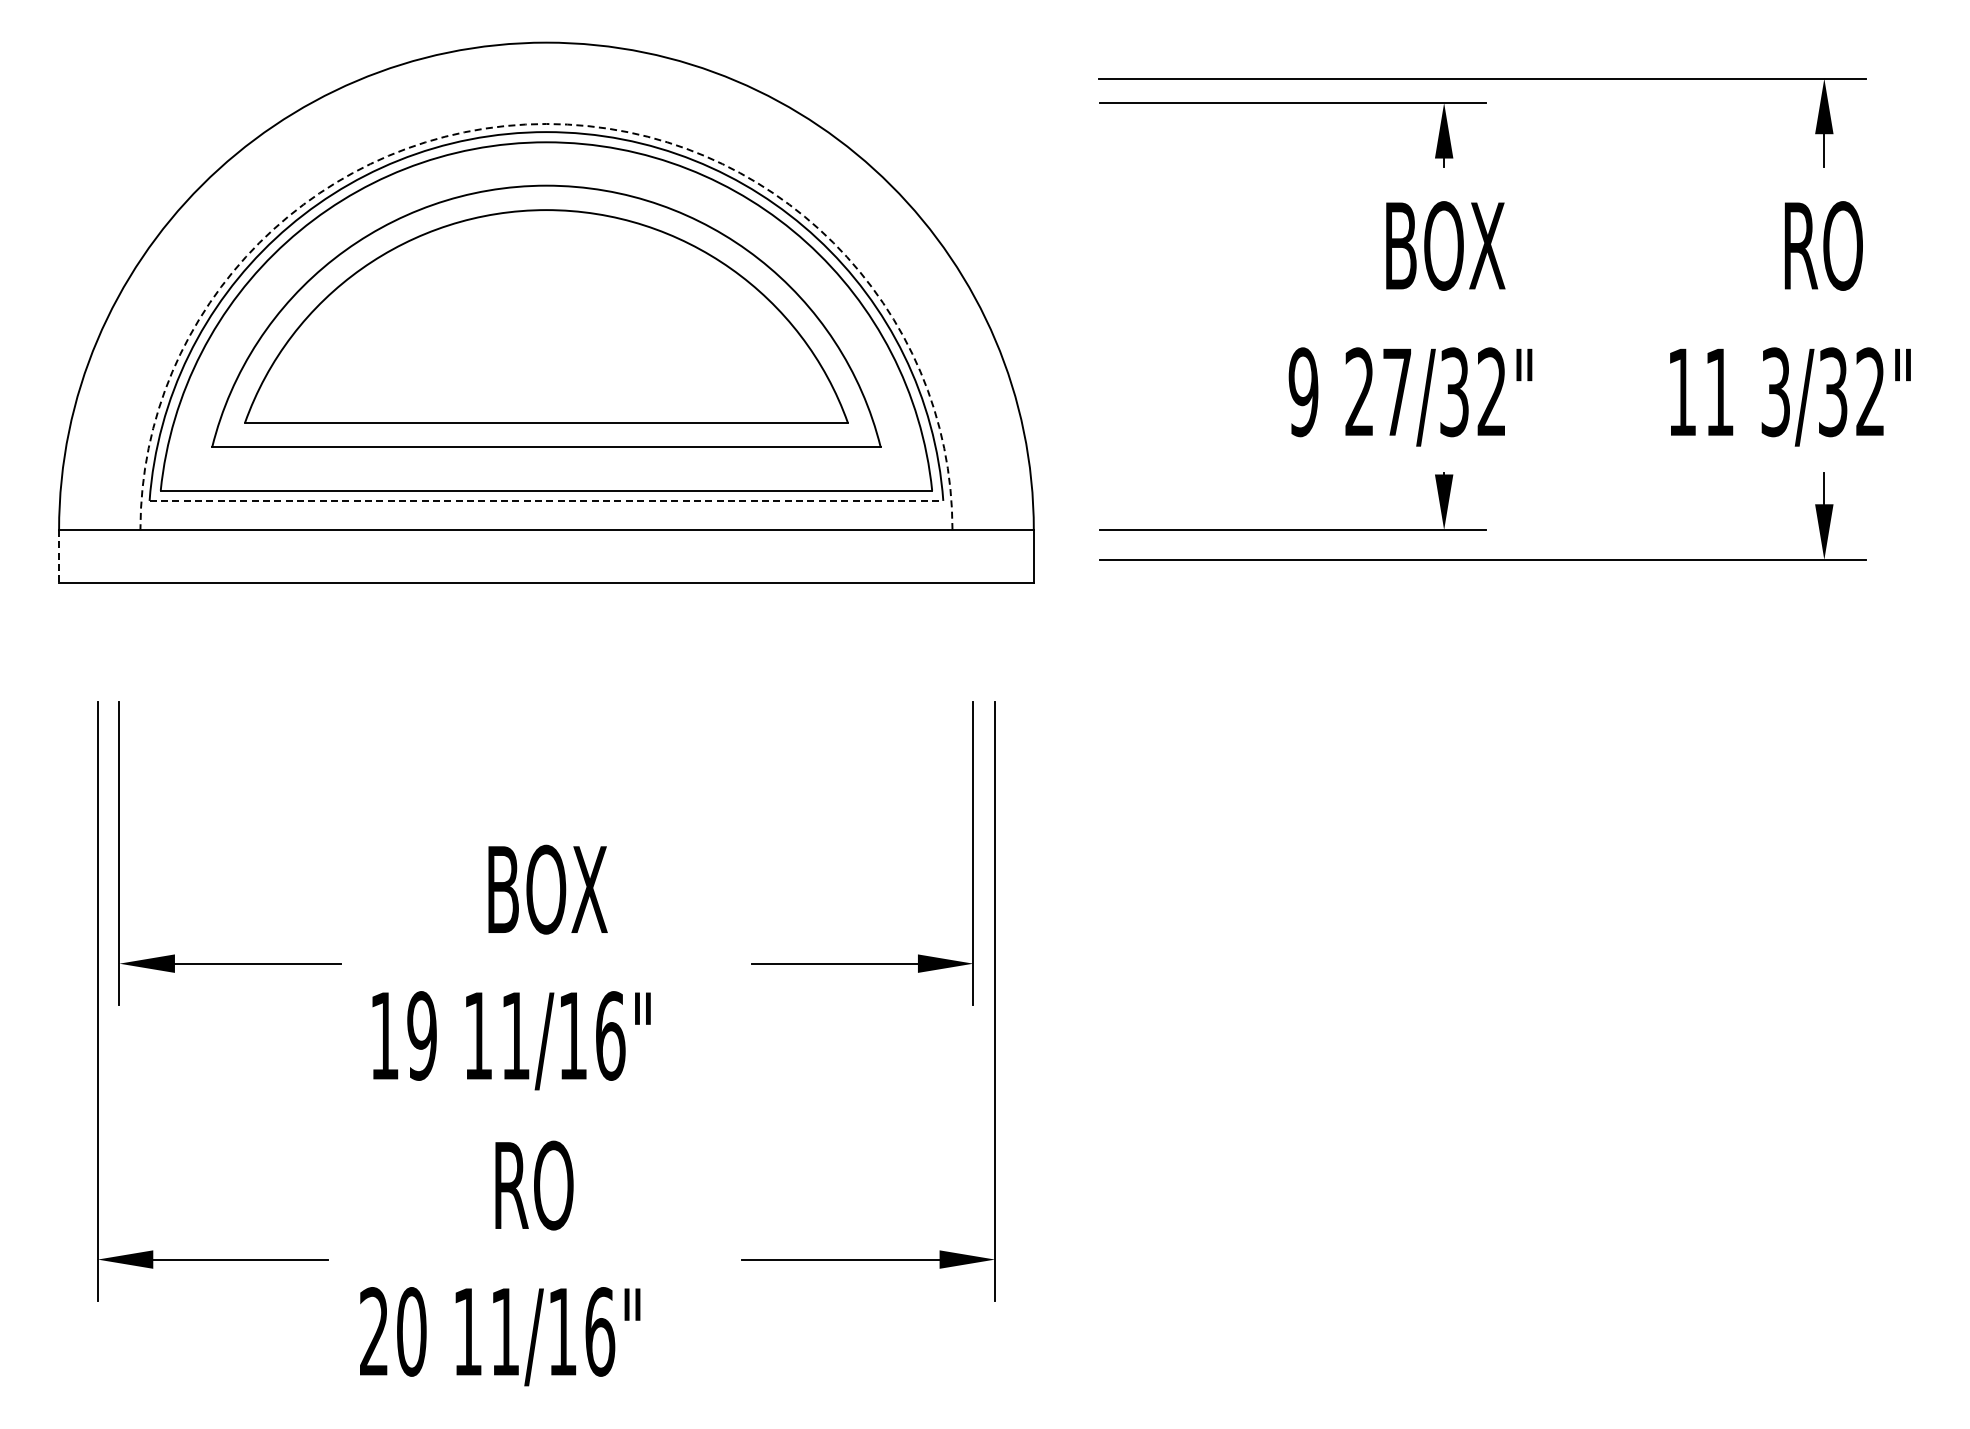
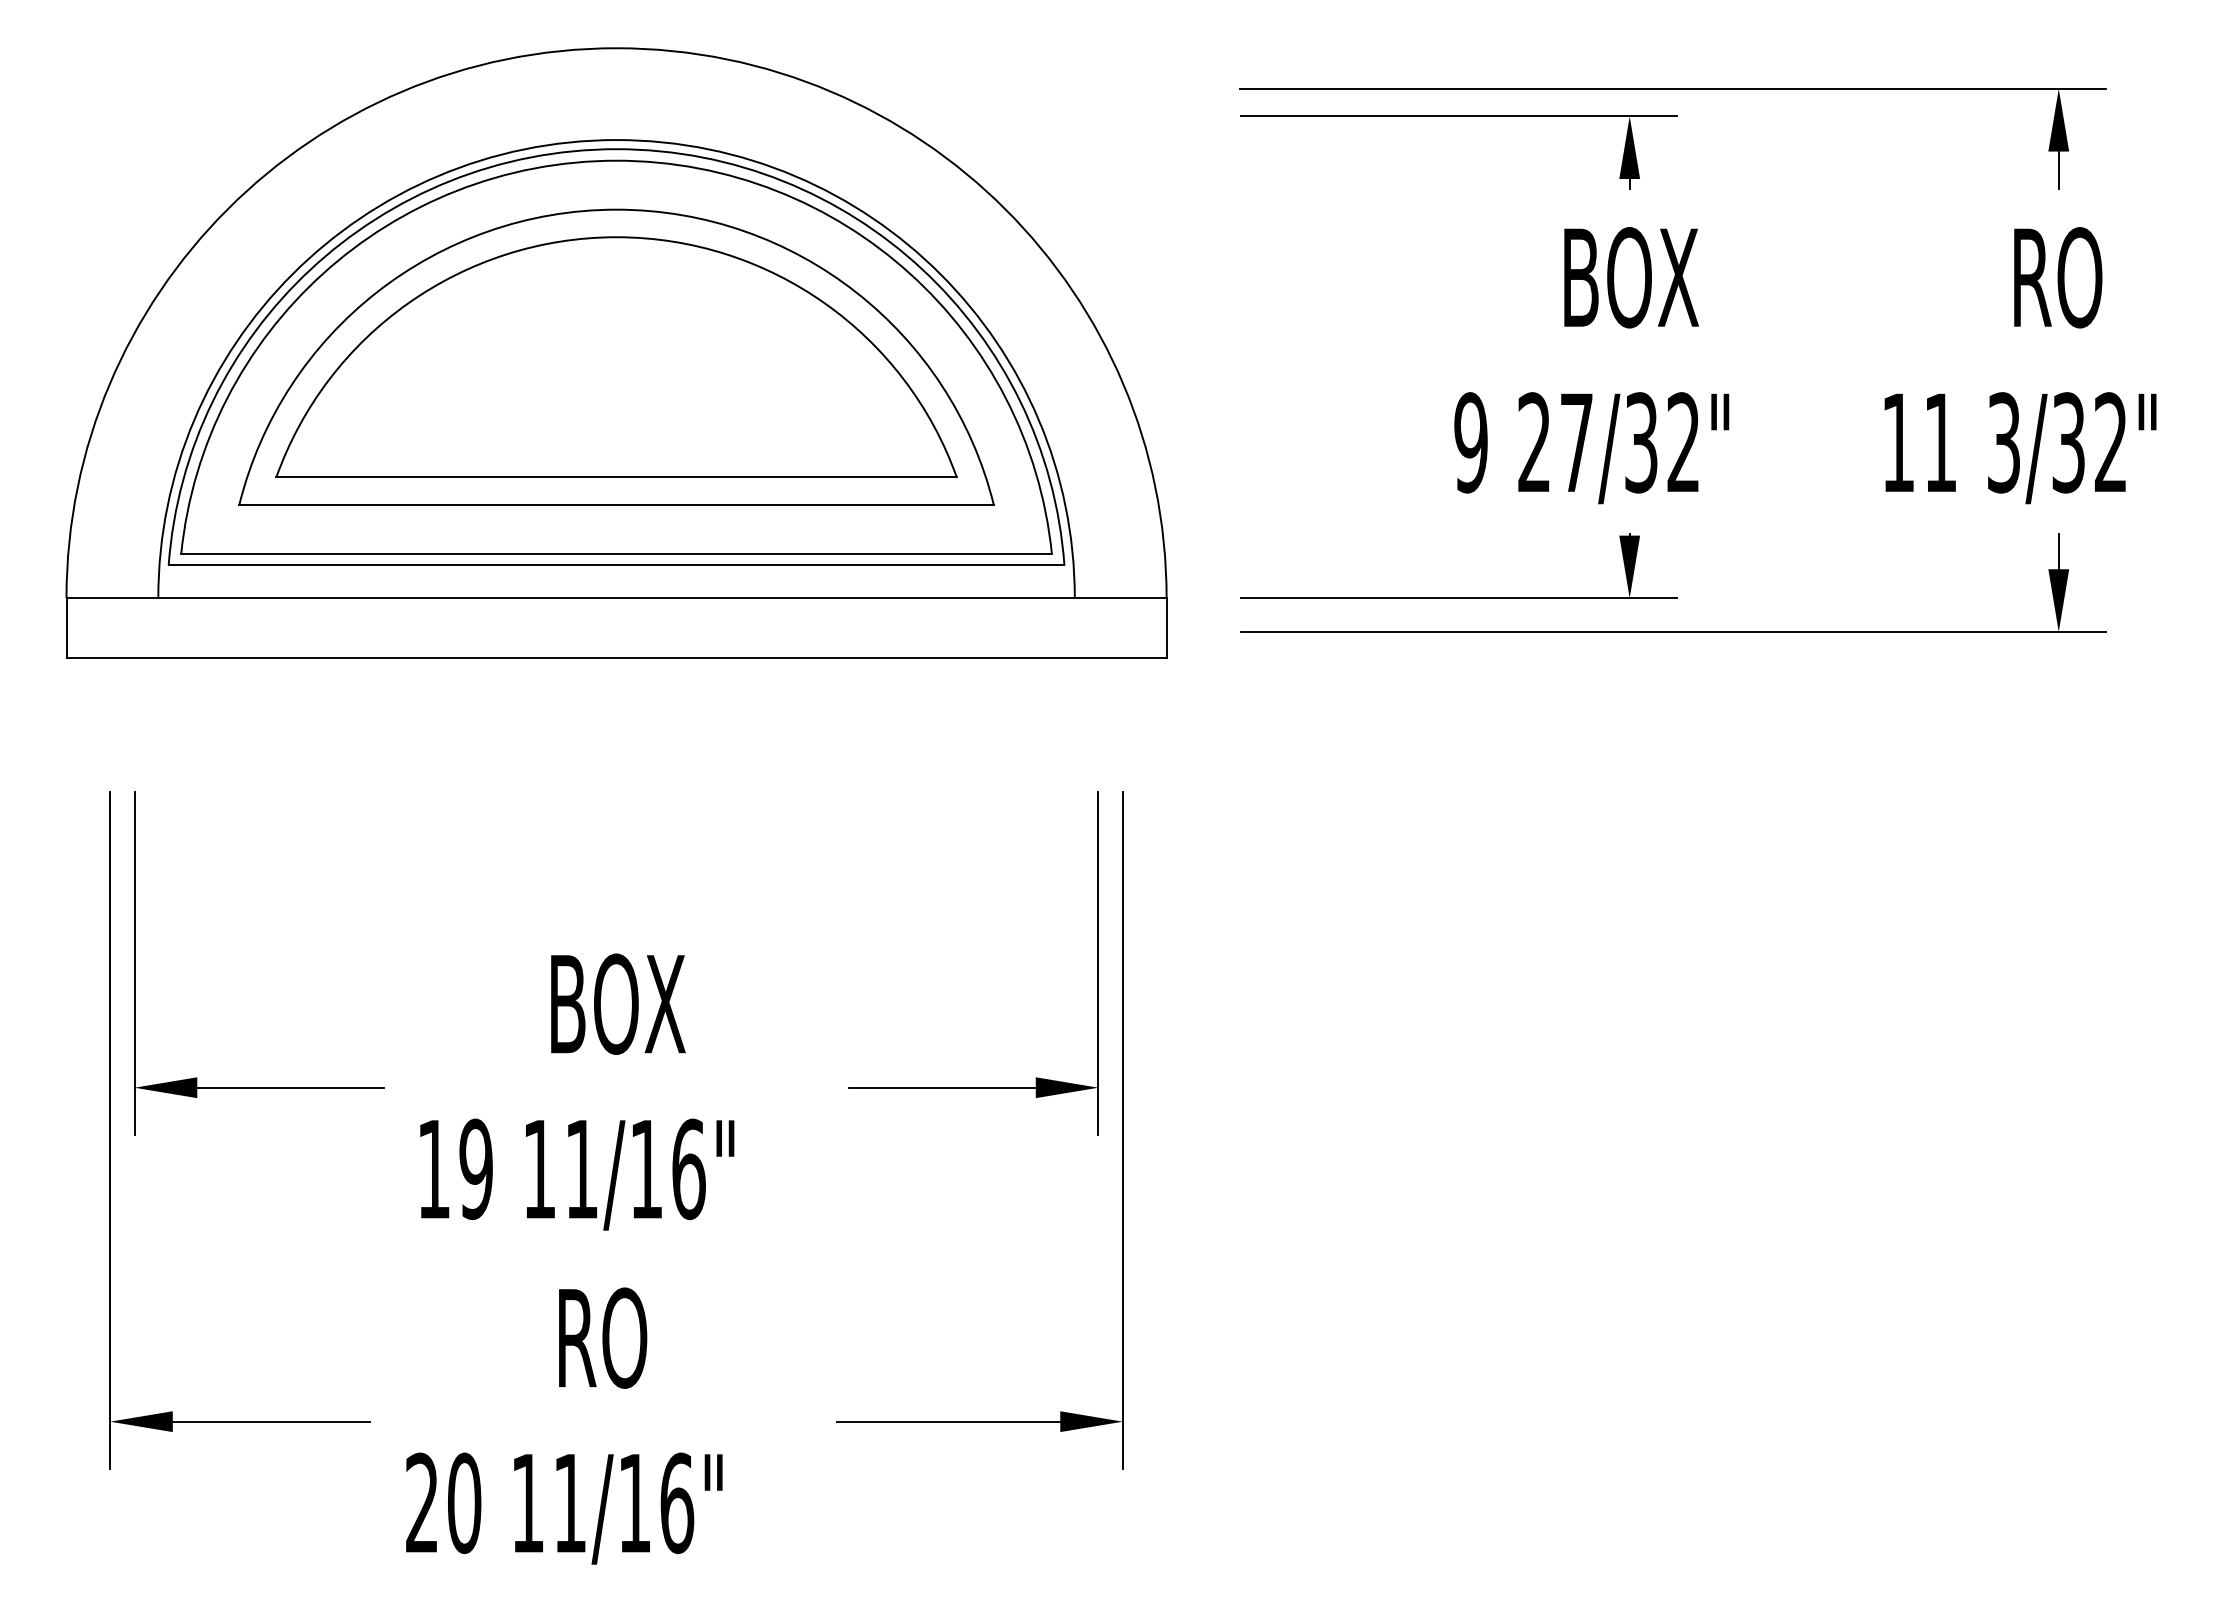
arc: (546, 124) -> (616, 140), dashed -> solid
line: (546, 500) -> (616, 564), dashed -> solid
line: (59, 556) -> (66, 628), dashed -> solid

